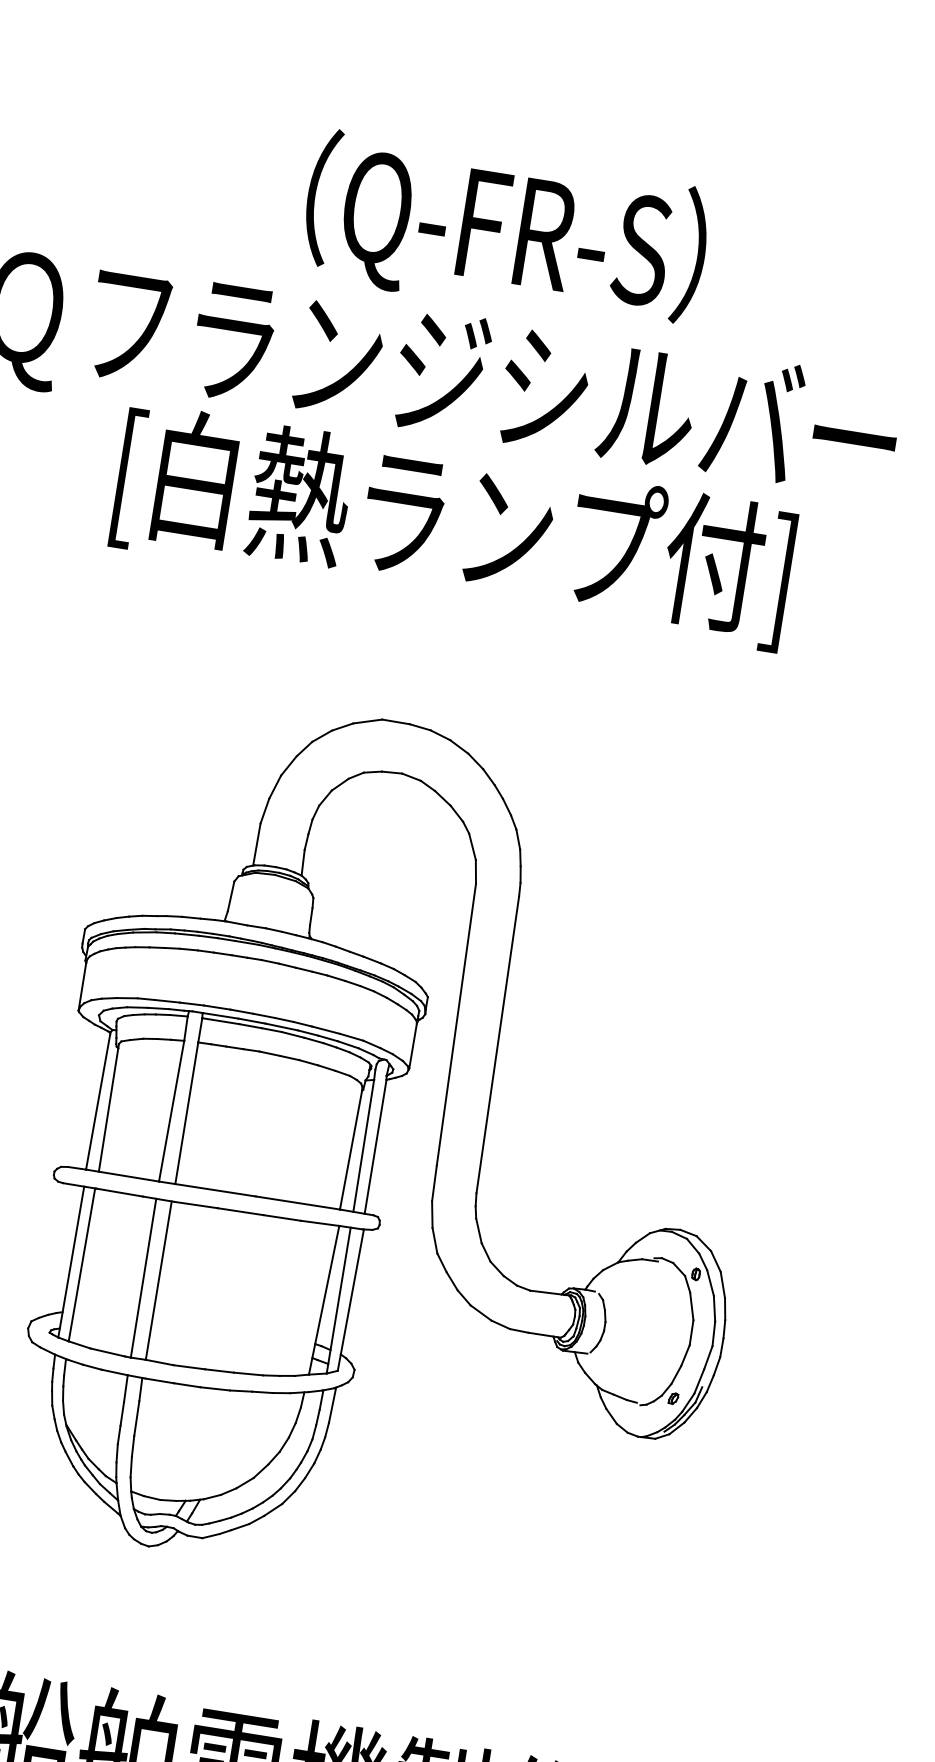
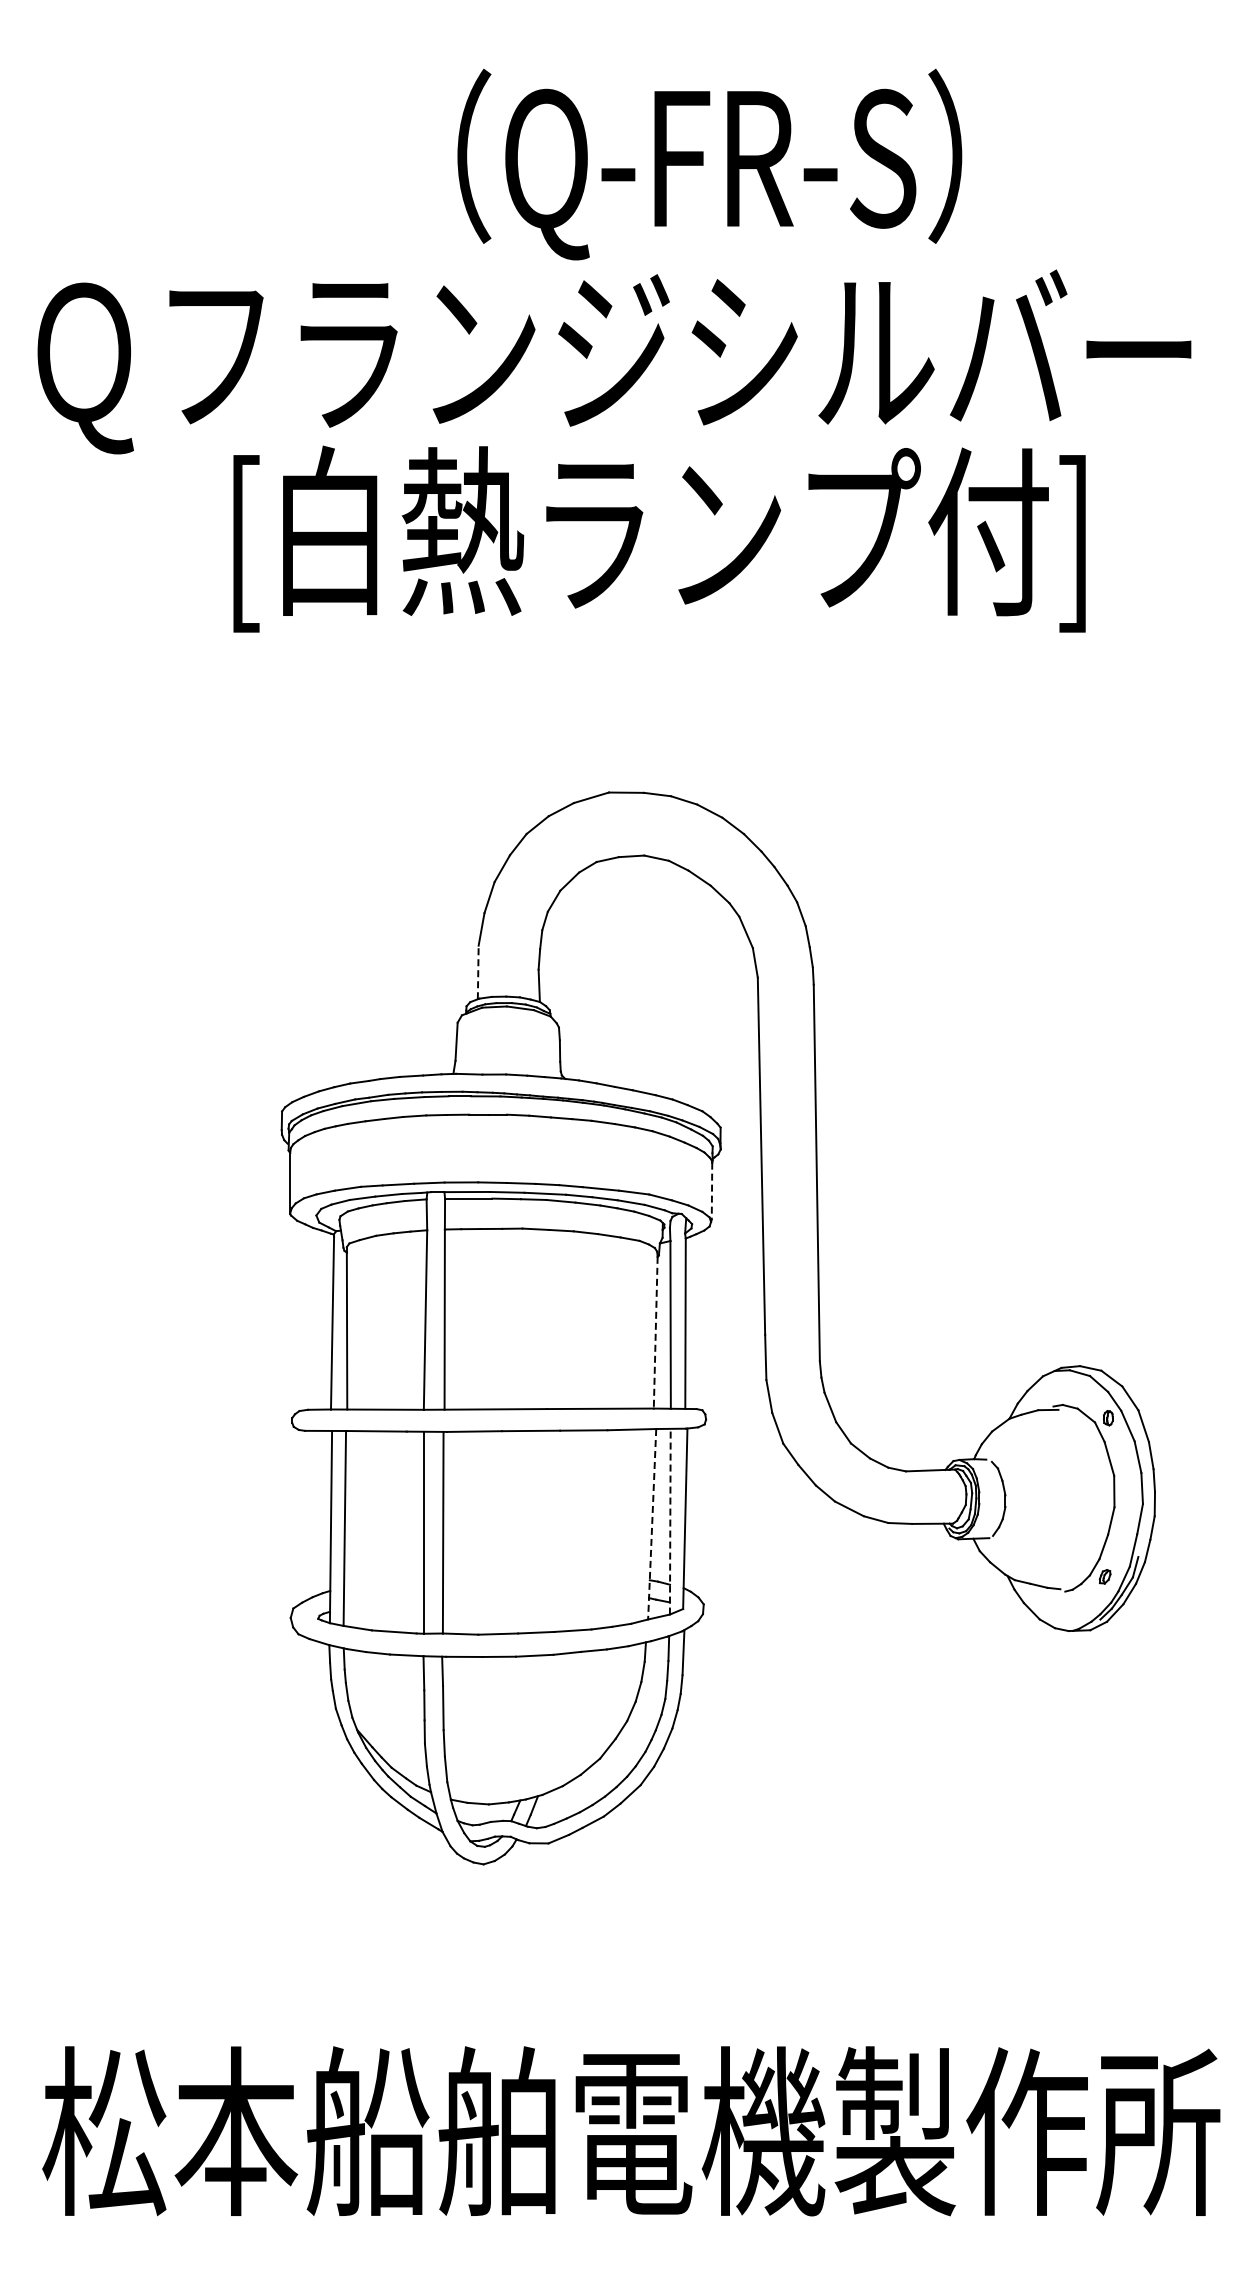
text: (505, 232) -> (709, 164), moved
line: (257, 844) -> (478, 972), solid -> dashed
line: (413, 1046) -> (712, 1191), solid -> dashed
line: (350, 1149) -> (655, 1332), solid -> dashed
line: (324, 1300) -> (652, 1524), solid -> dashed
line: (338, 1300) -> (670, 1521), solid -> dashed

